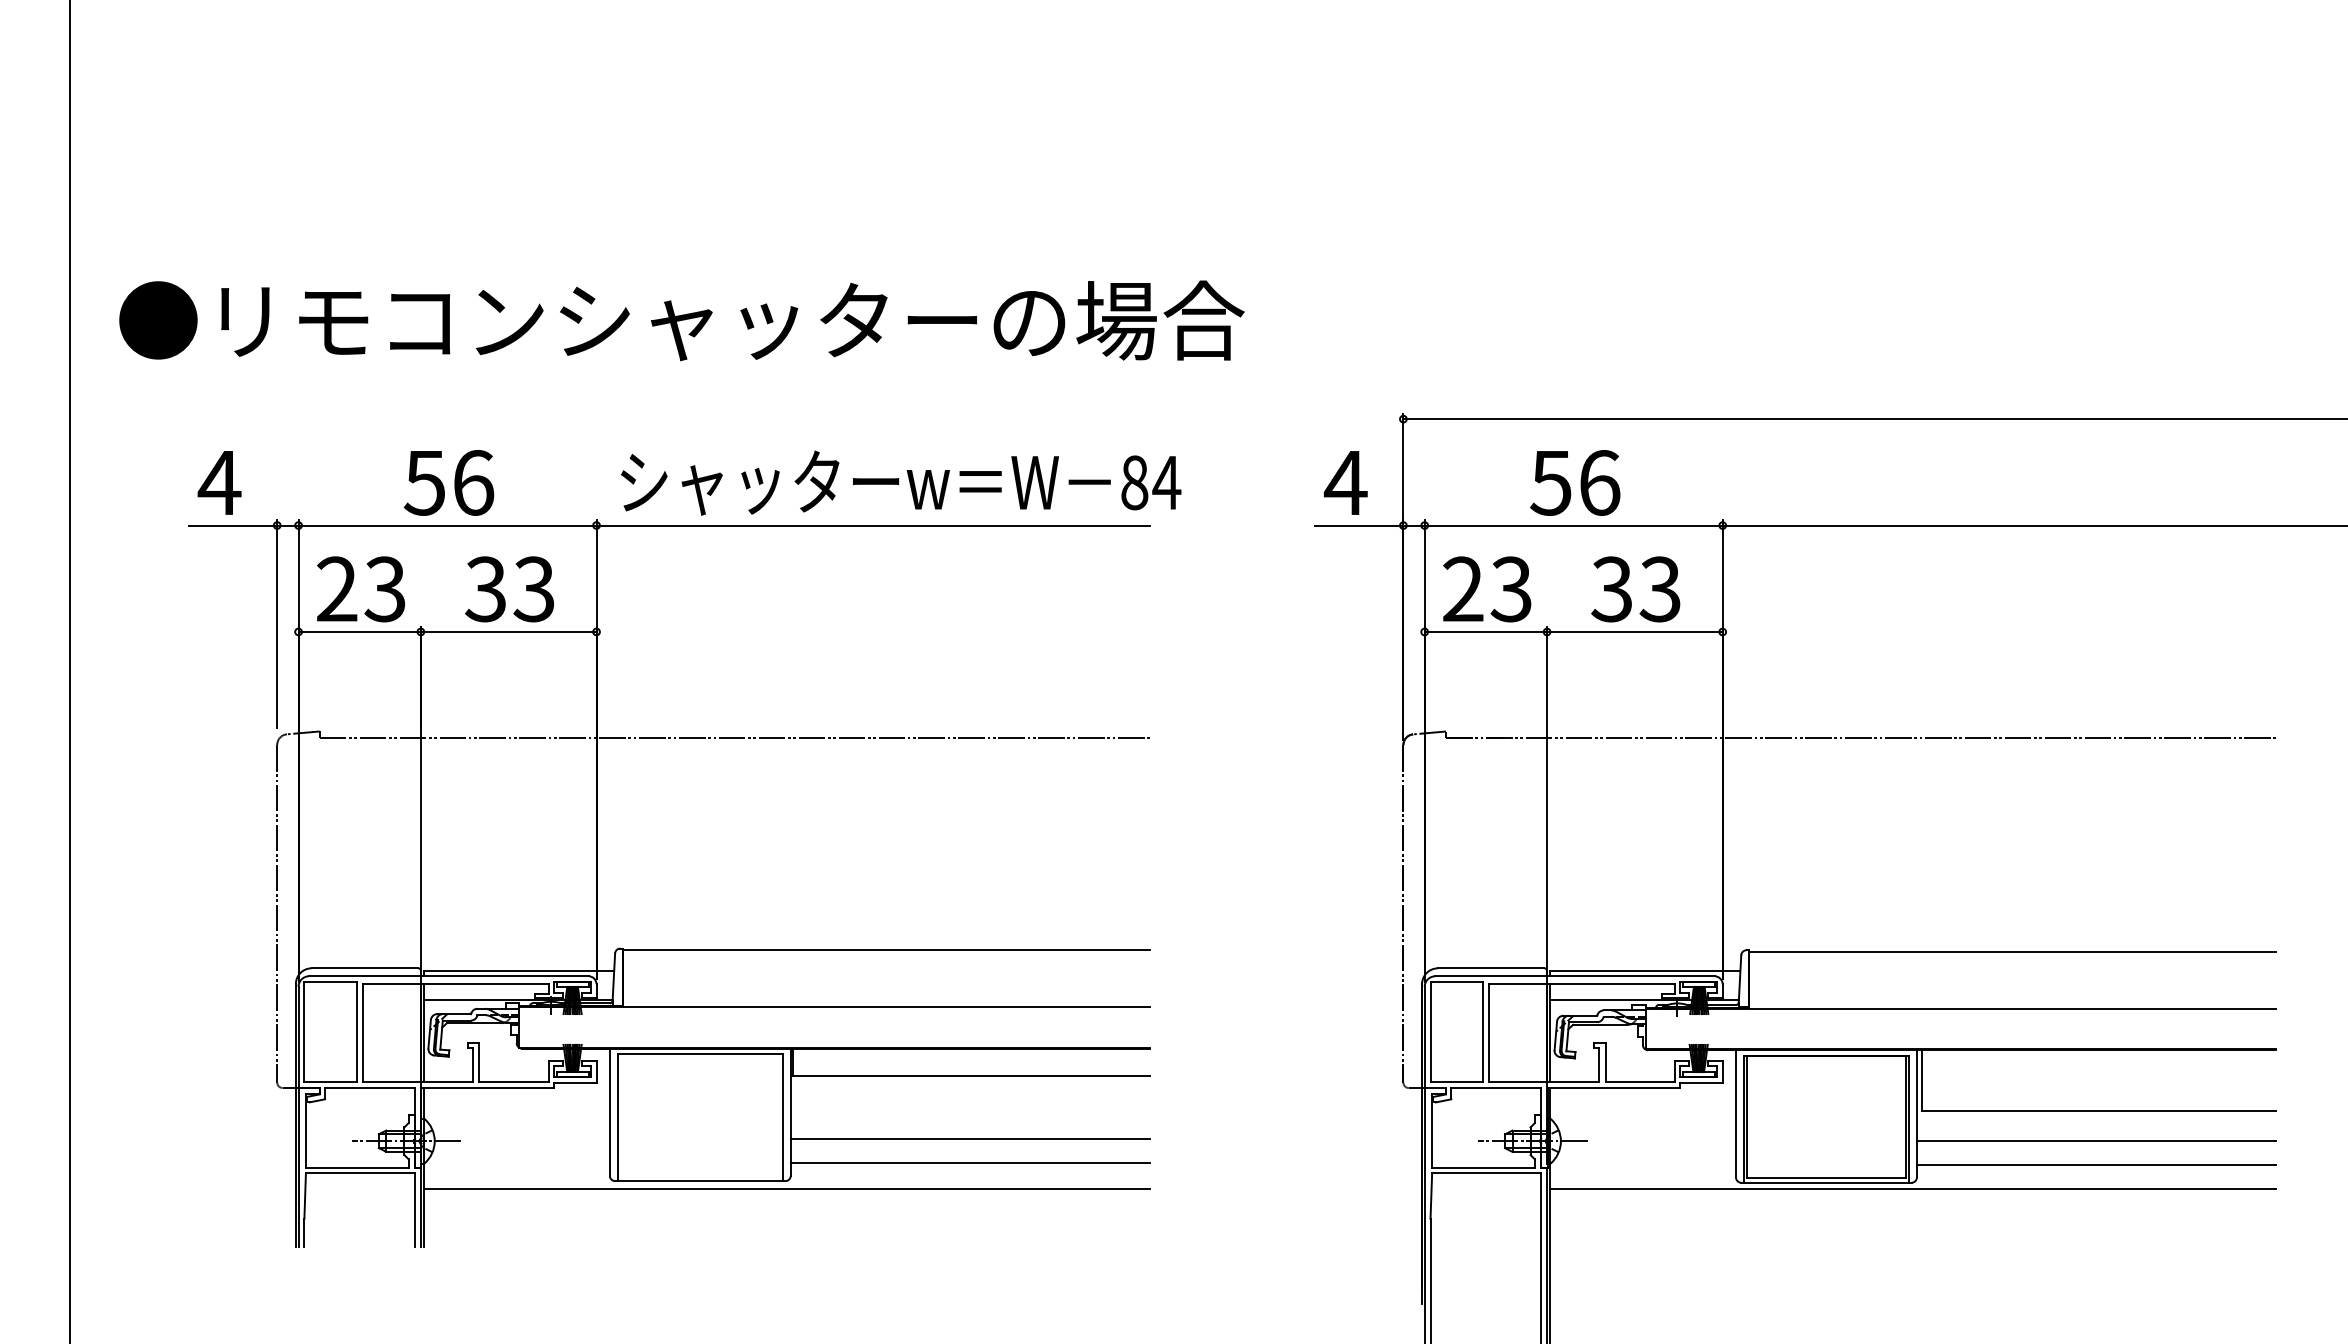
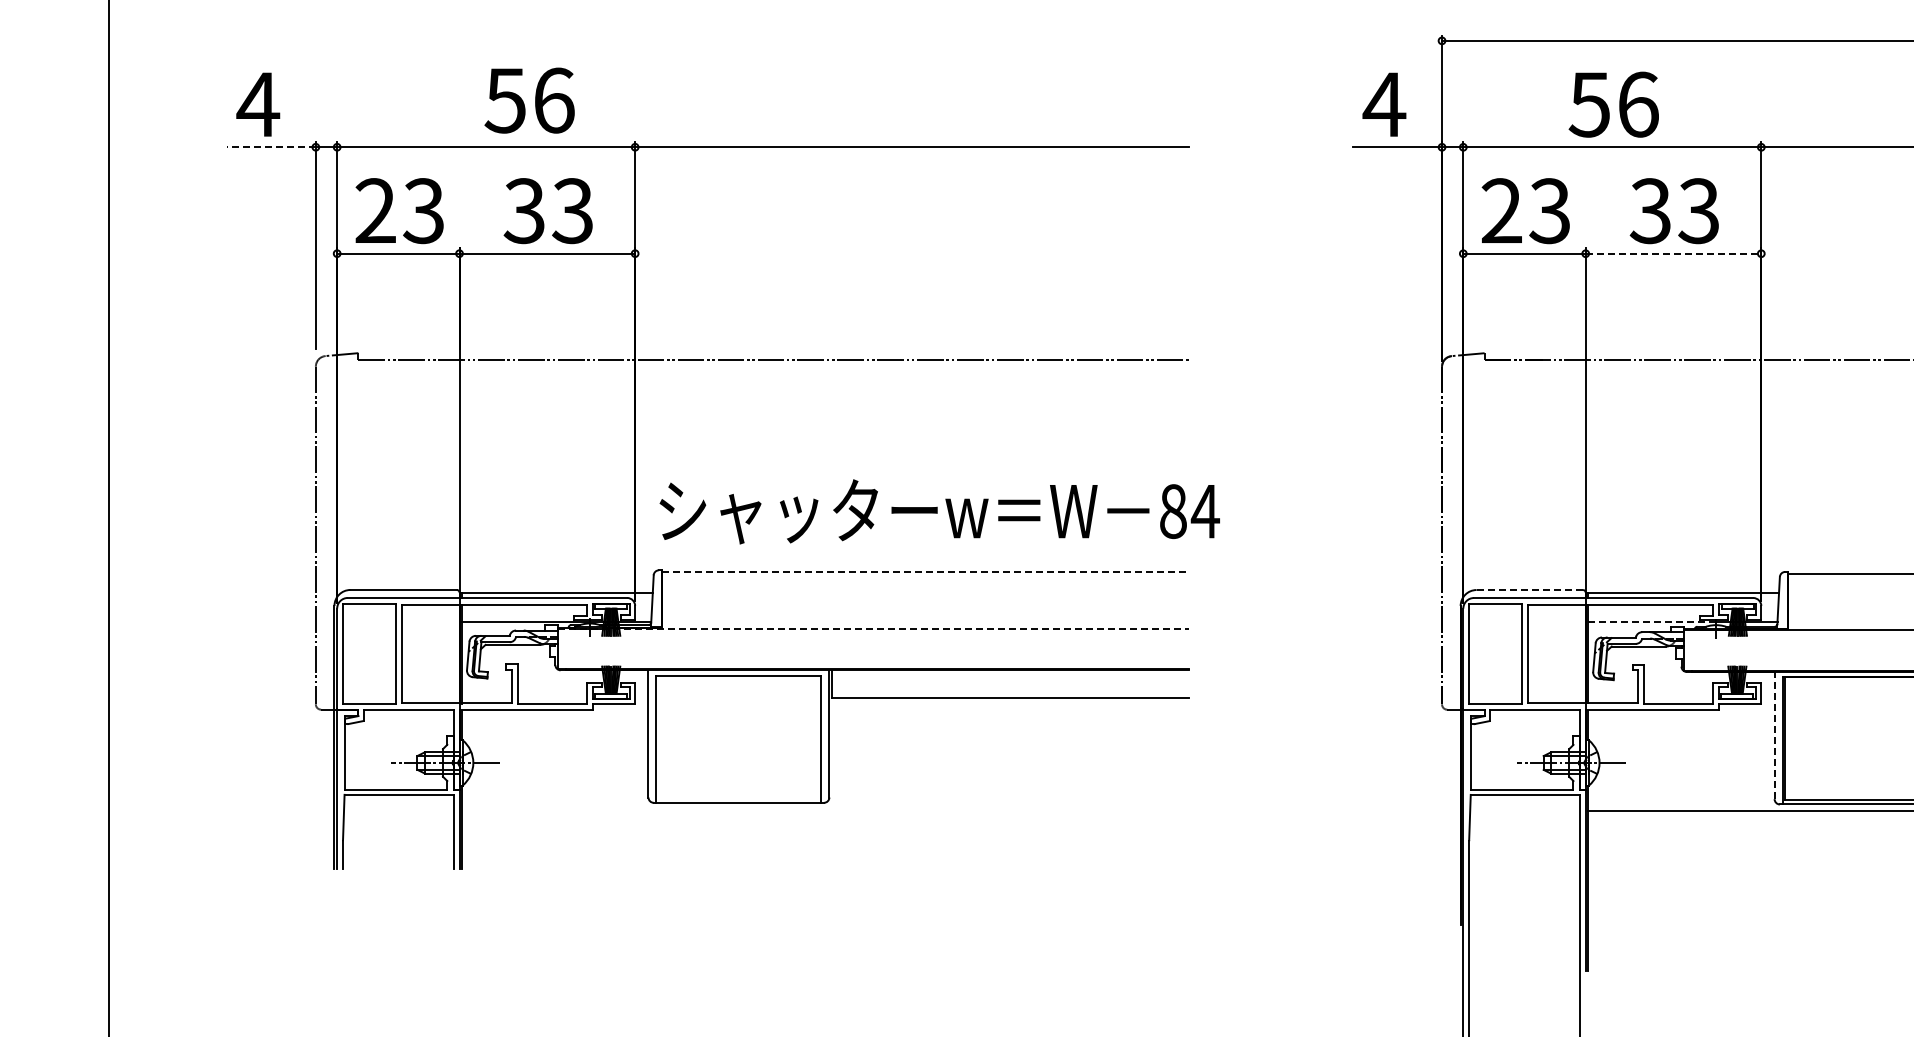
text: (448, 482) -> (529, 100), moved
text: (901, 482) -> (940, 511), moved
line: (232, 525) -> (271, 147), solid -> dashed
line: (1634, 632) -> (1673, 254), solid -> dashed
line: (887, 950) -> (926, 572), solid -> dashed
line: (1490, 968) -> (1529, 590), solid -> dashed
line: (1613, 1000) -> (1652, 622), solid -> dashed
line: (835, 1007) -> (874, 629), solid -> dashed
line: (1735, 1113) -> (1774, 735), solid -> dashed
line: (969, 1139) -> (1008, 761), removed
line: (969, 1163) -> (1008, 785), removed
line: (786, 1189) -> (825, 811), removed

